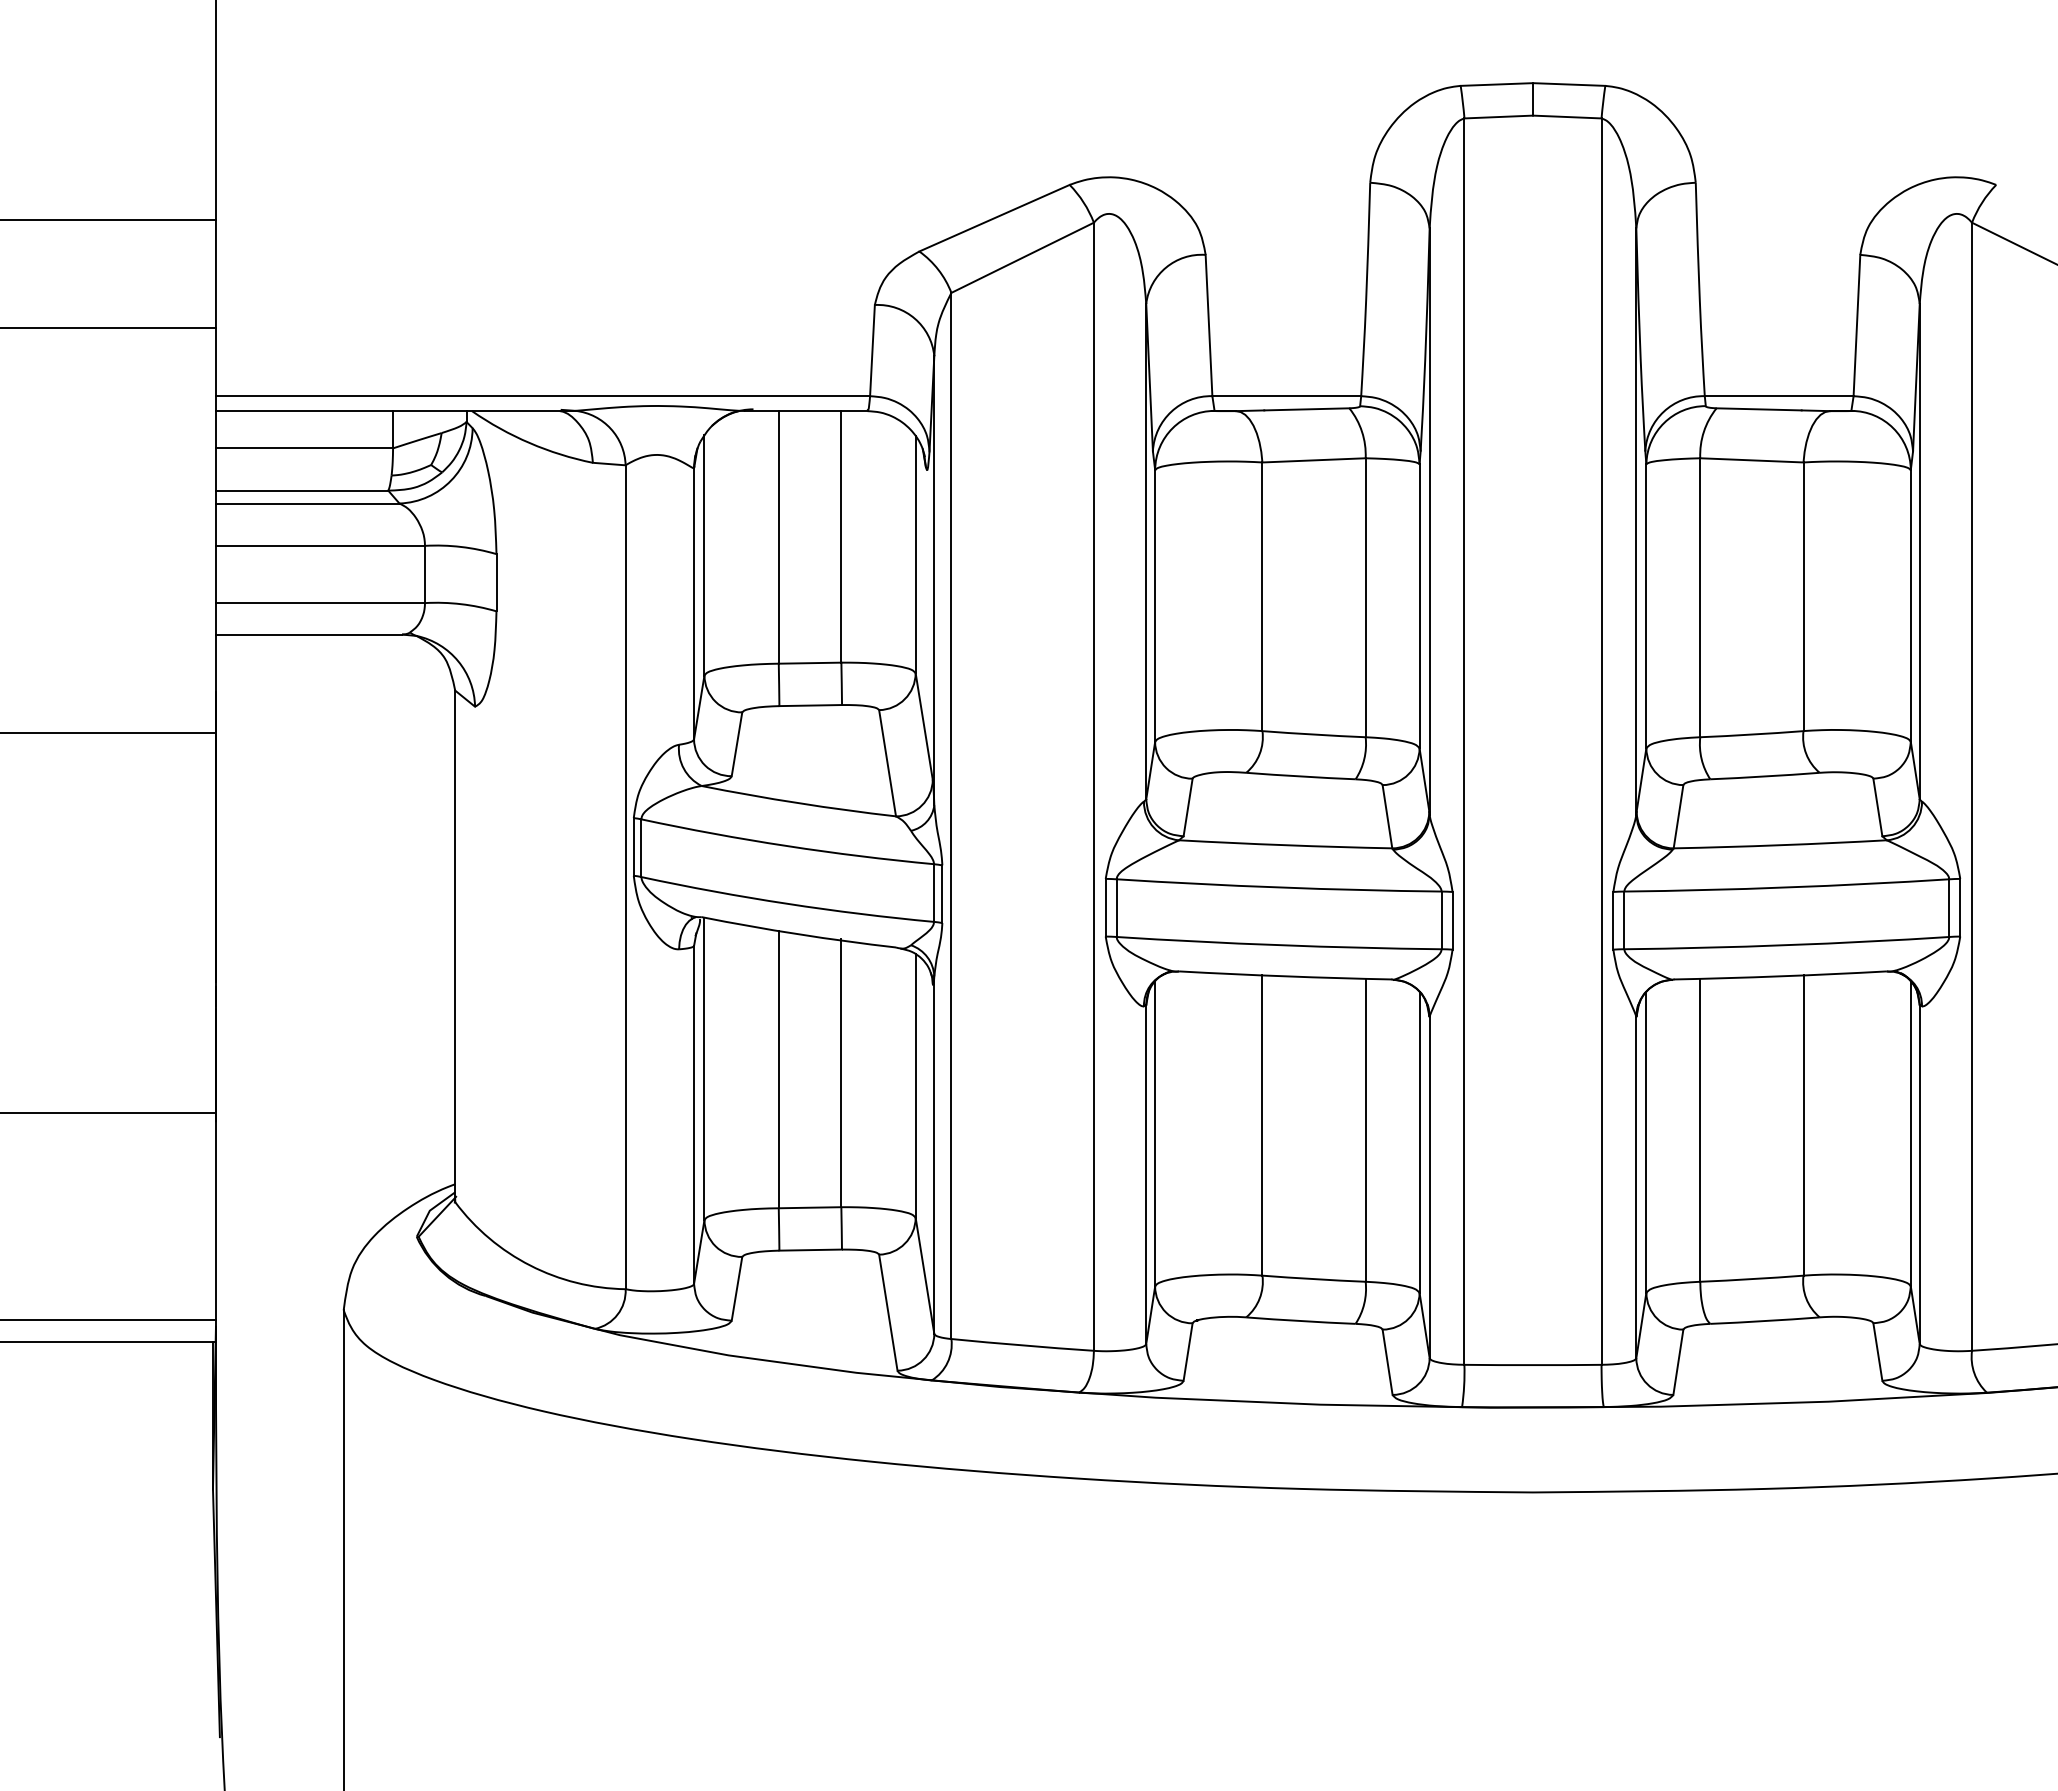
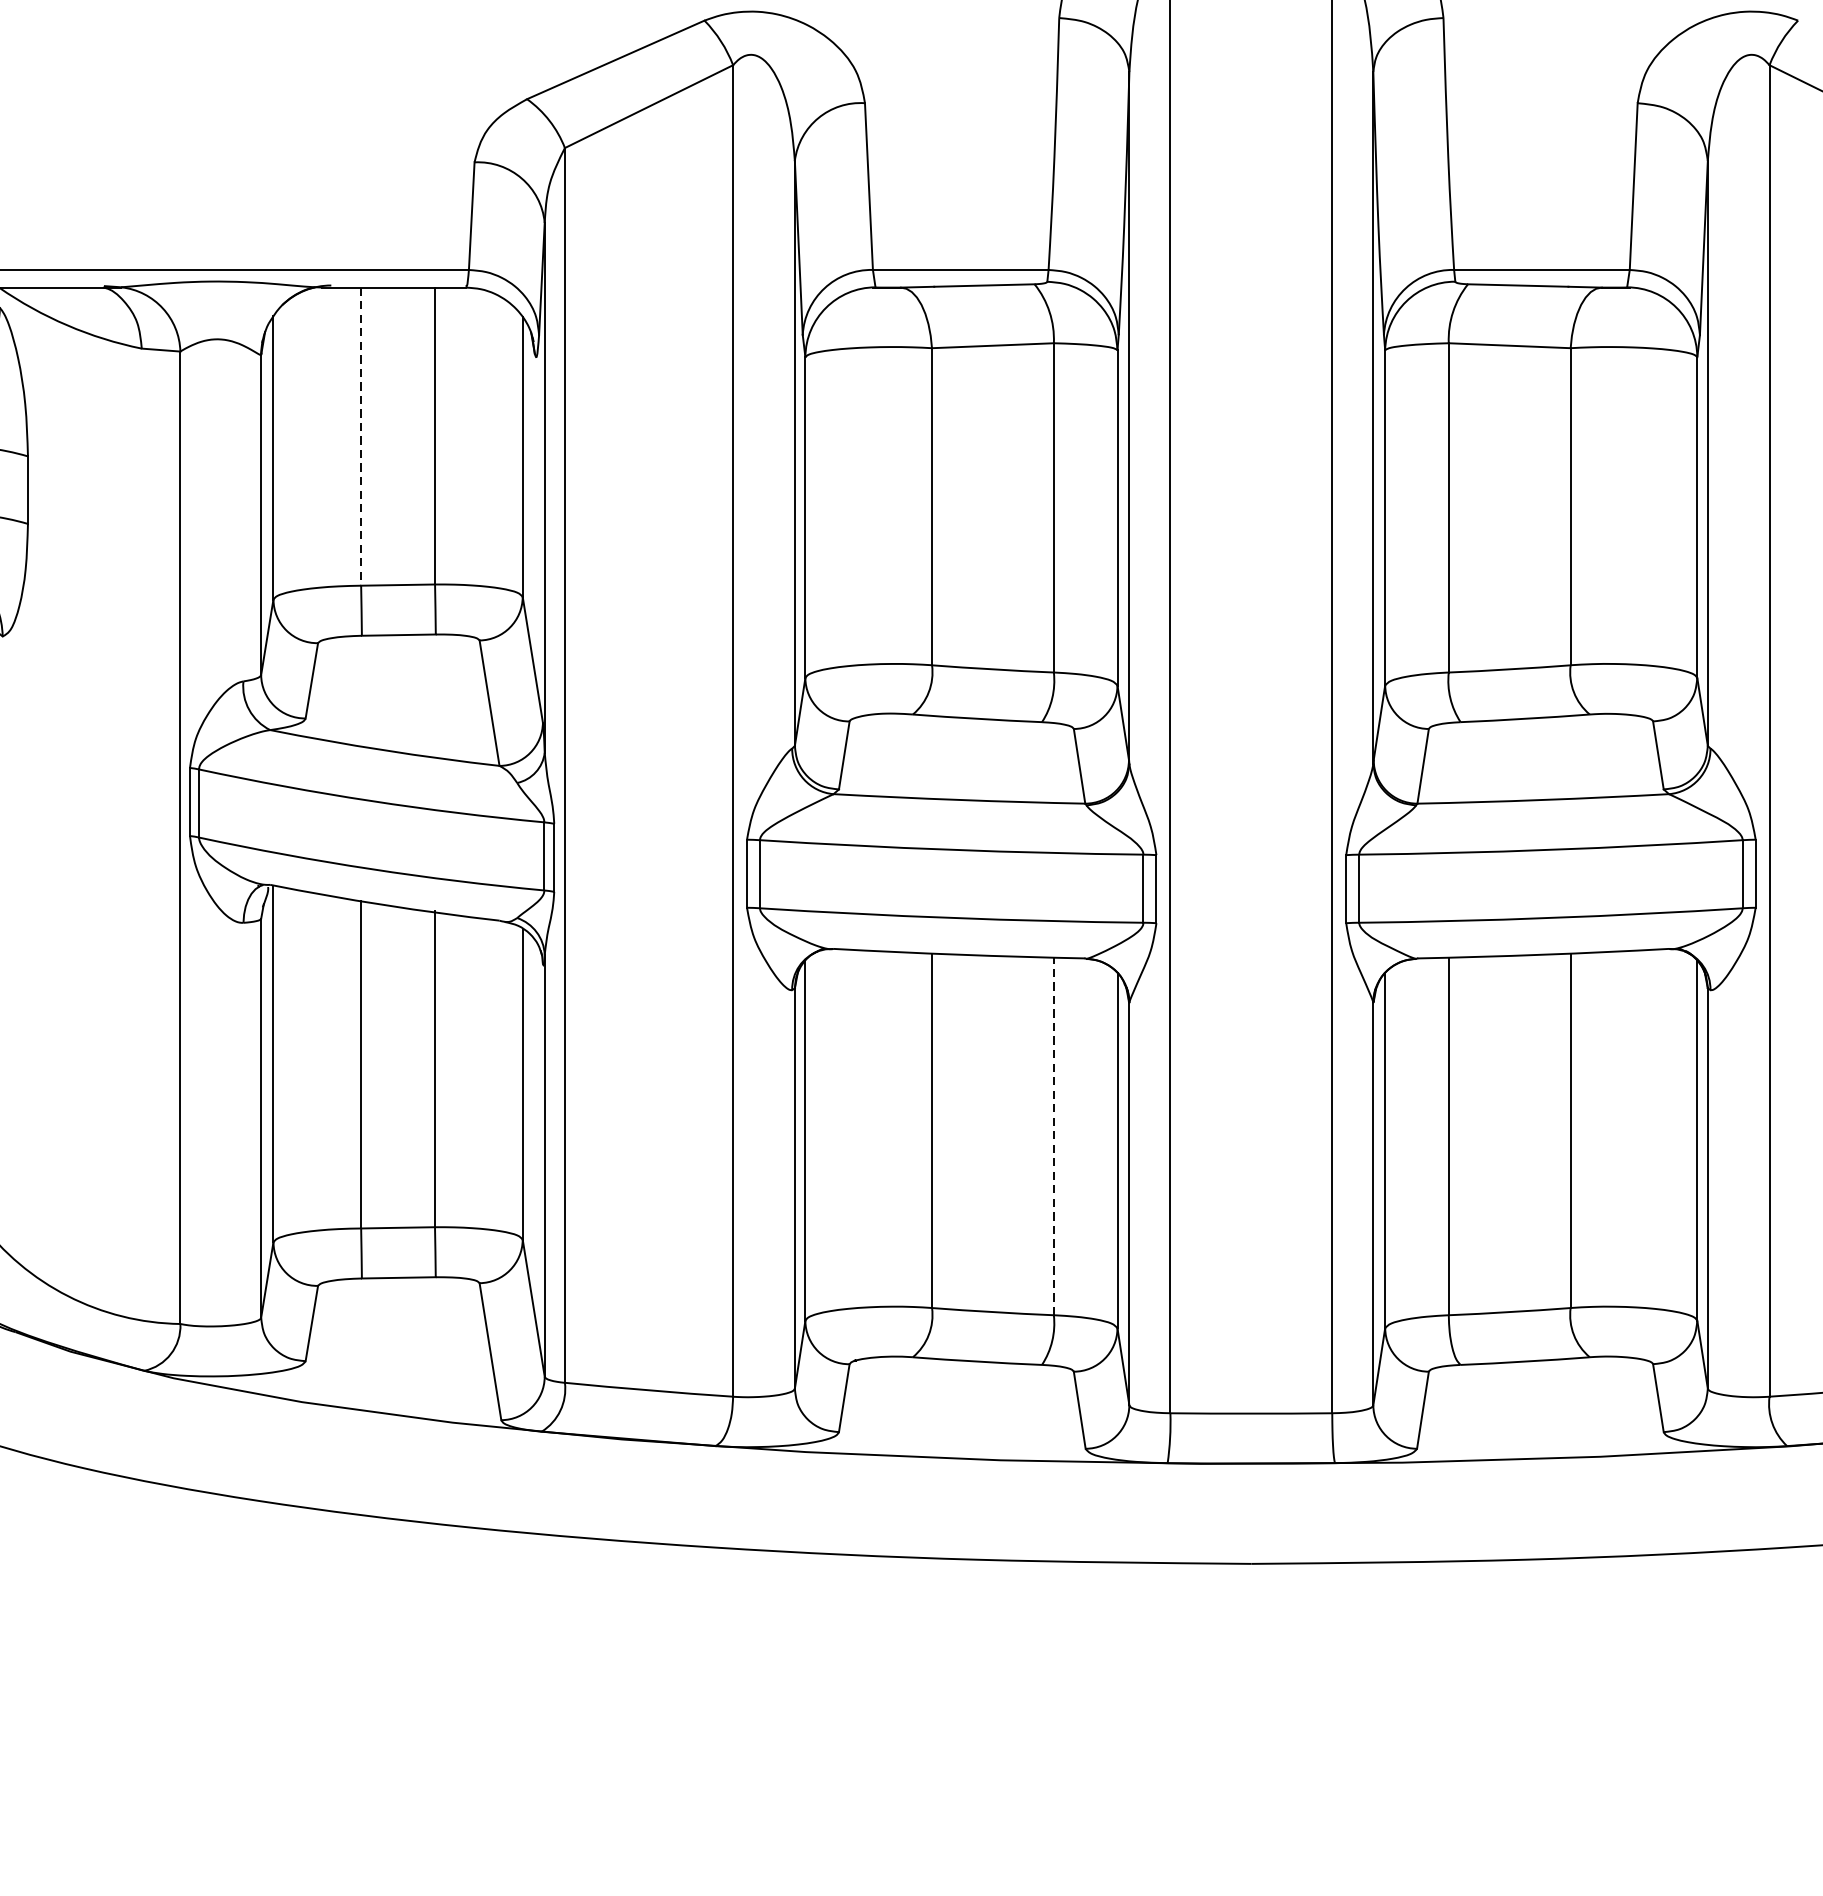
line: (778, 537) -> (360, 436), solid -> dashed
line: (1365, 1129) -> (1053, 1135), solid -> dashed

